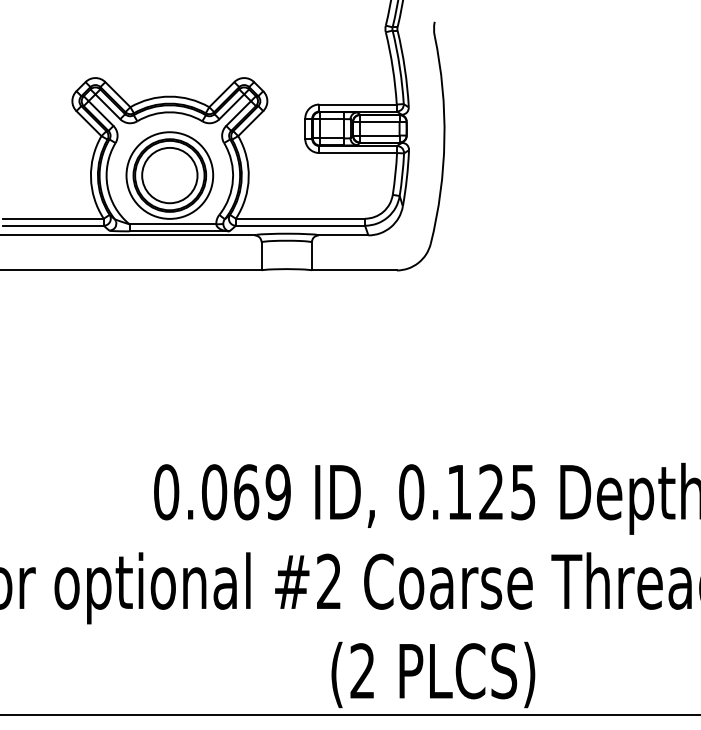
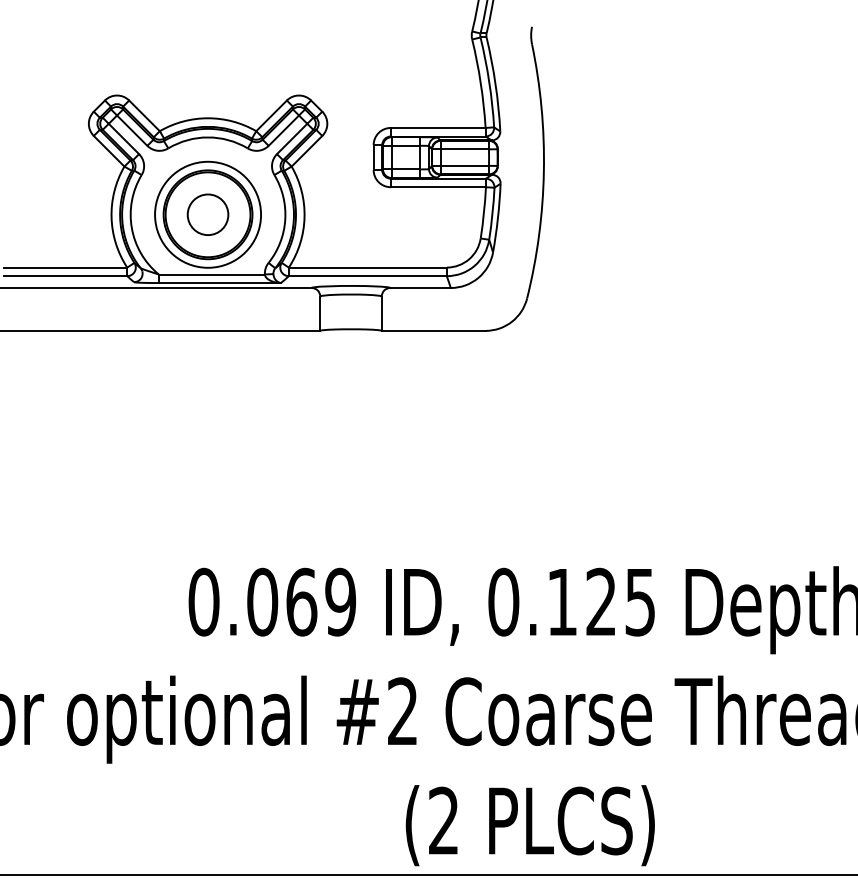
circle: (169, 175) -> (207, 214), size x0.6

